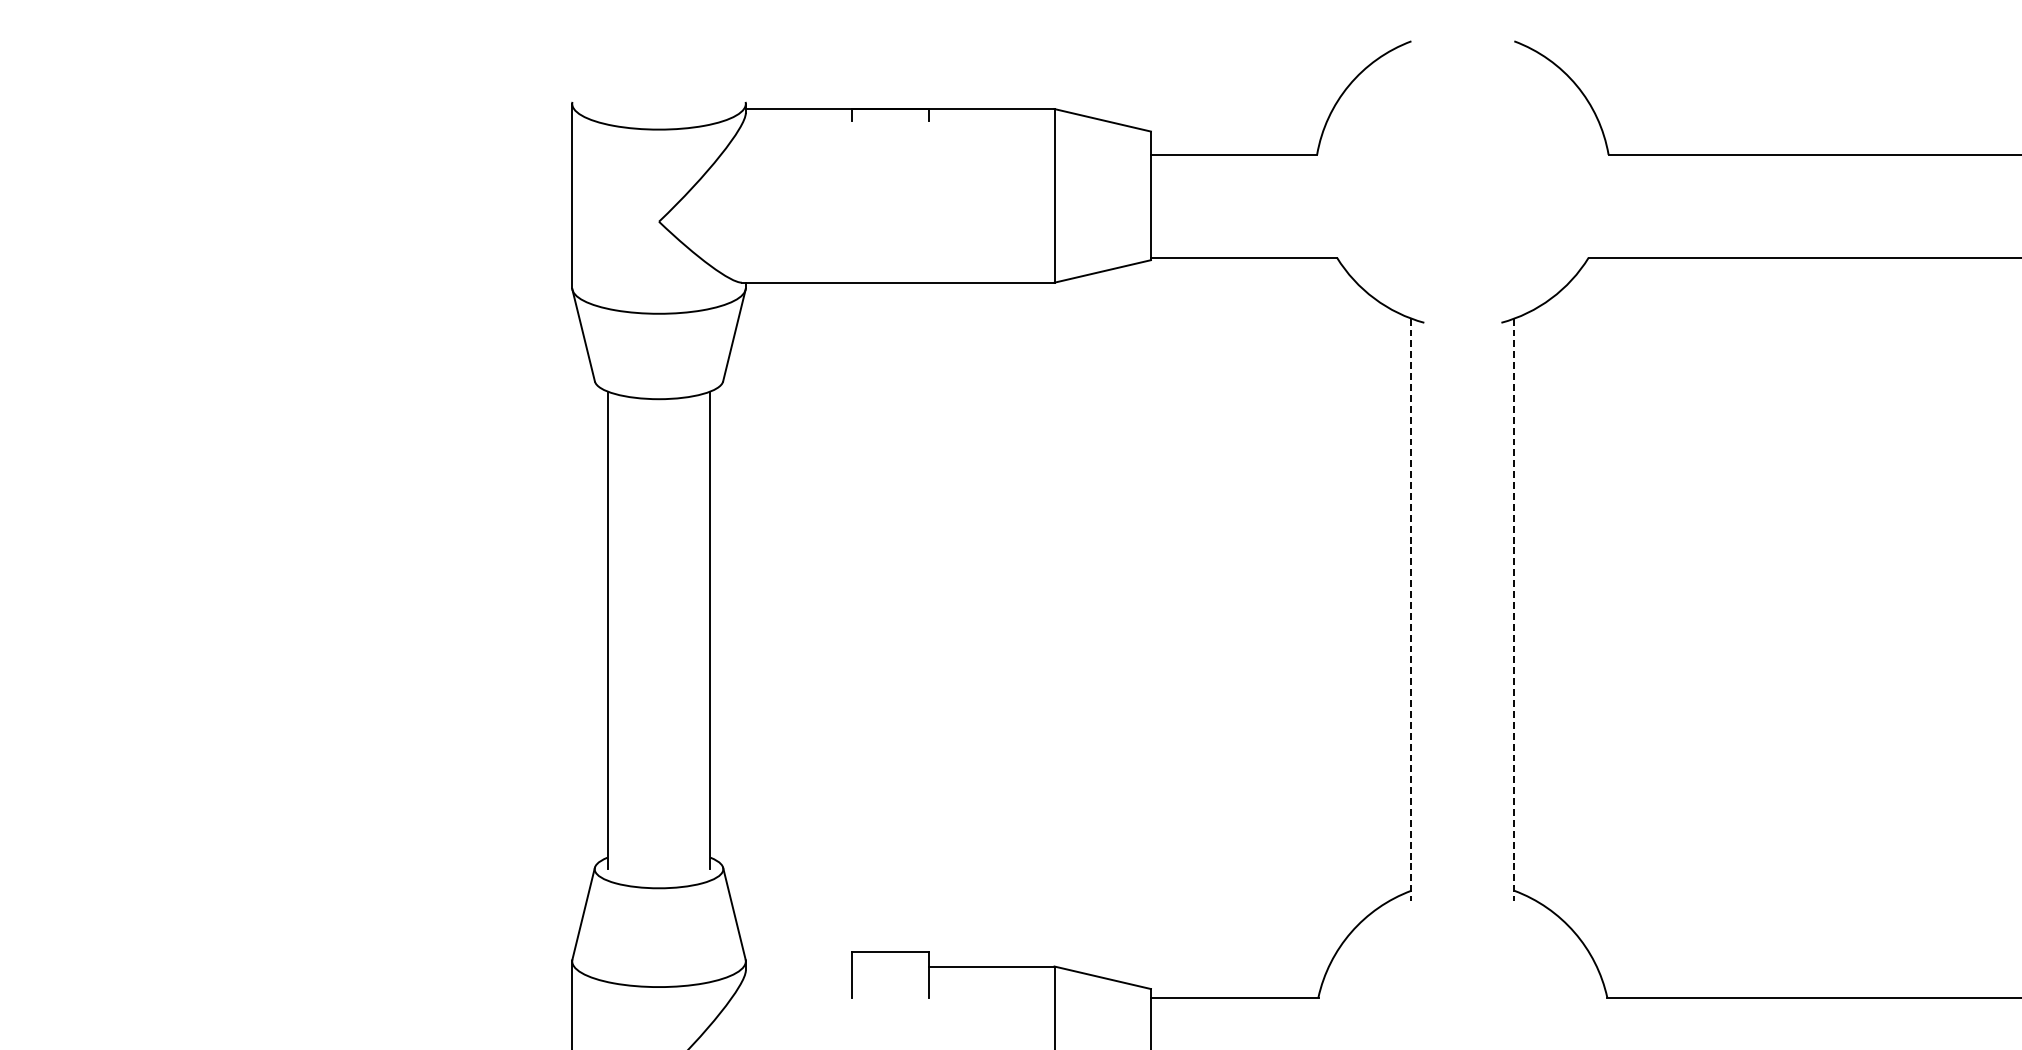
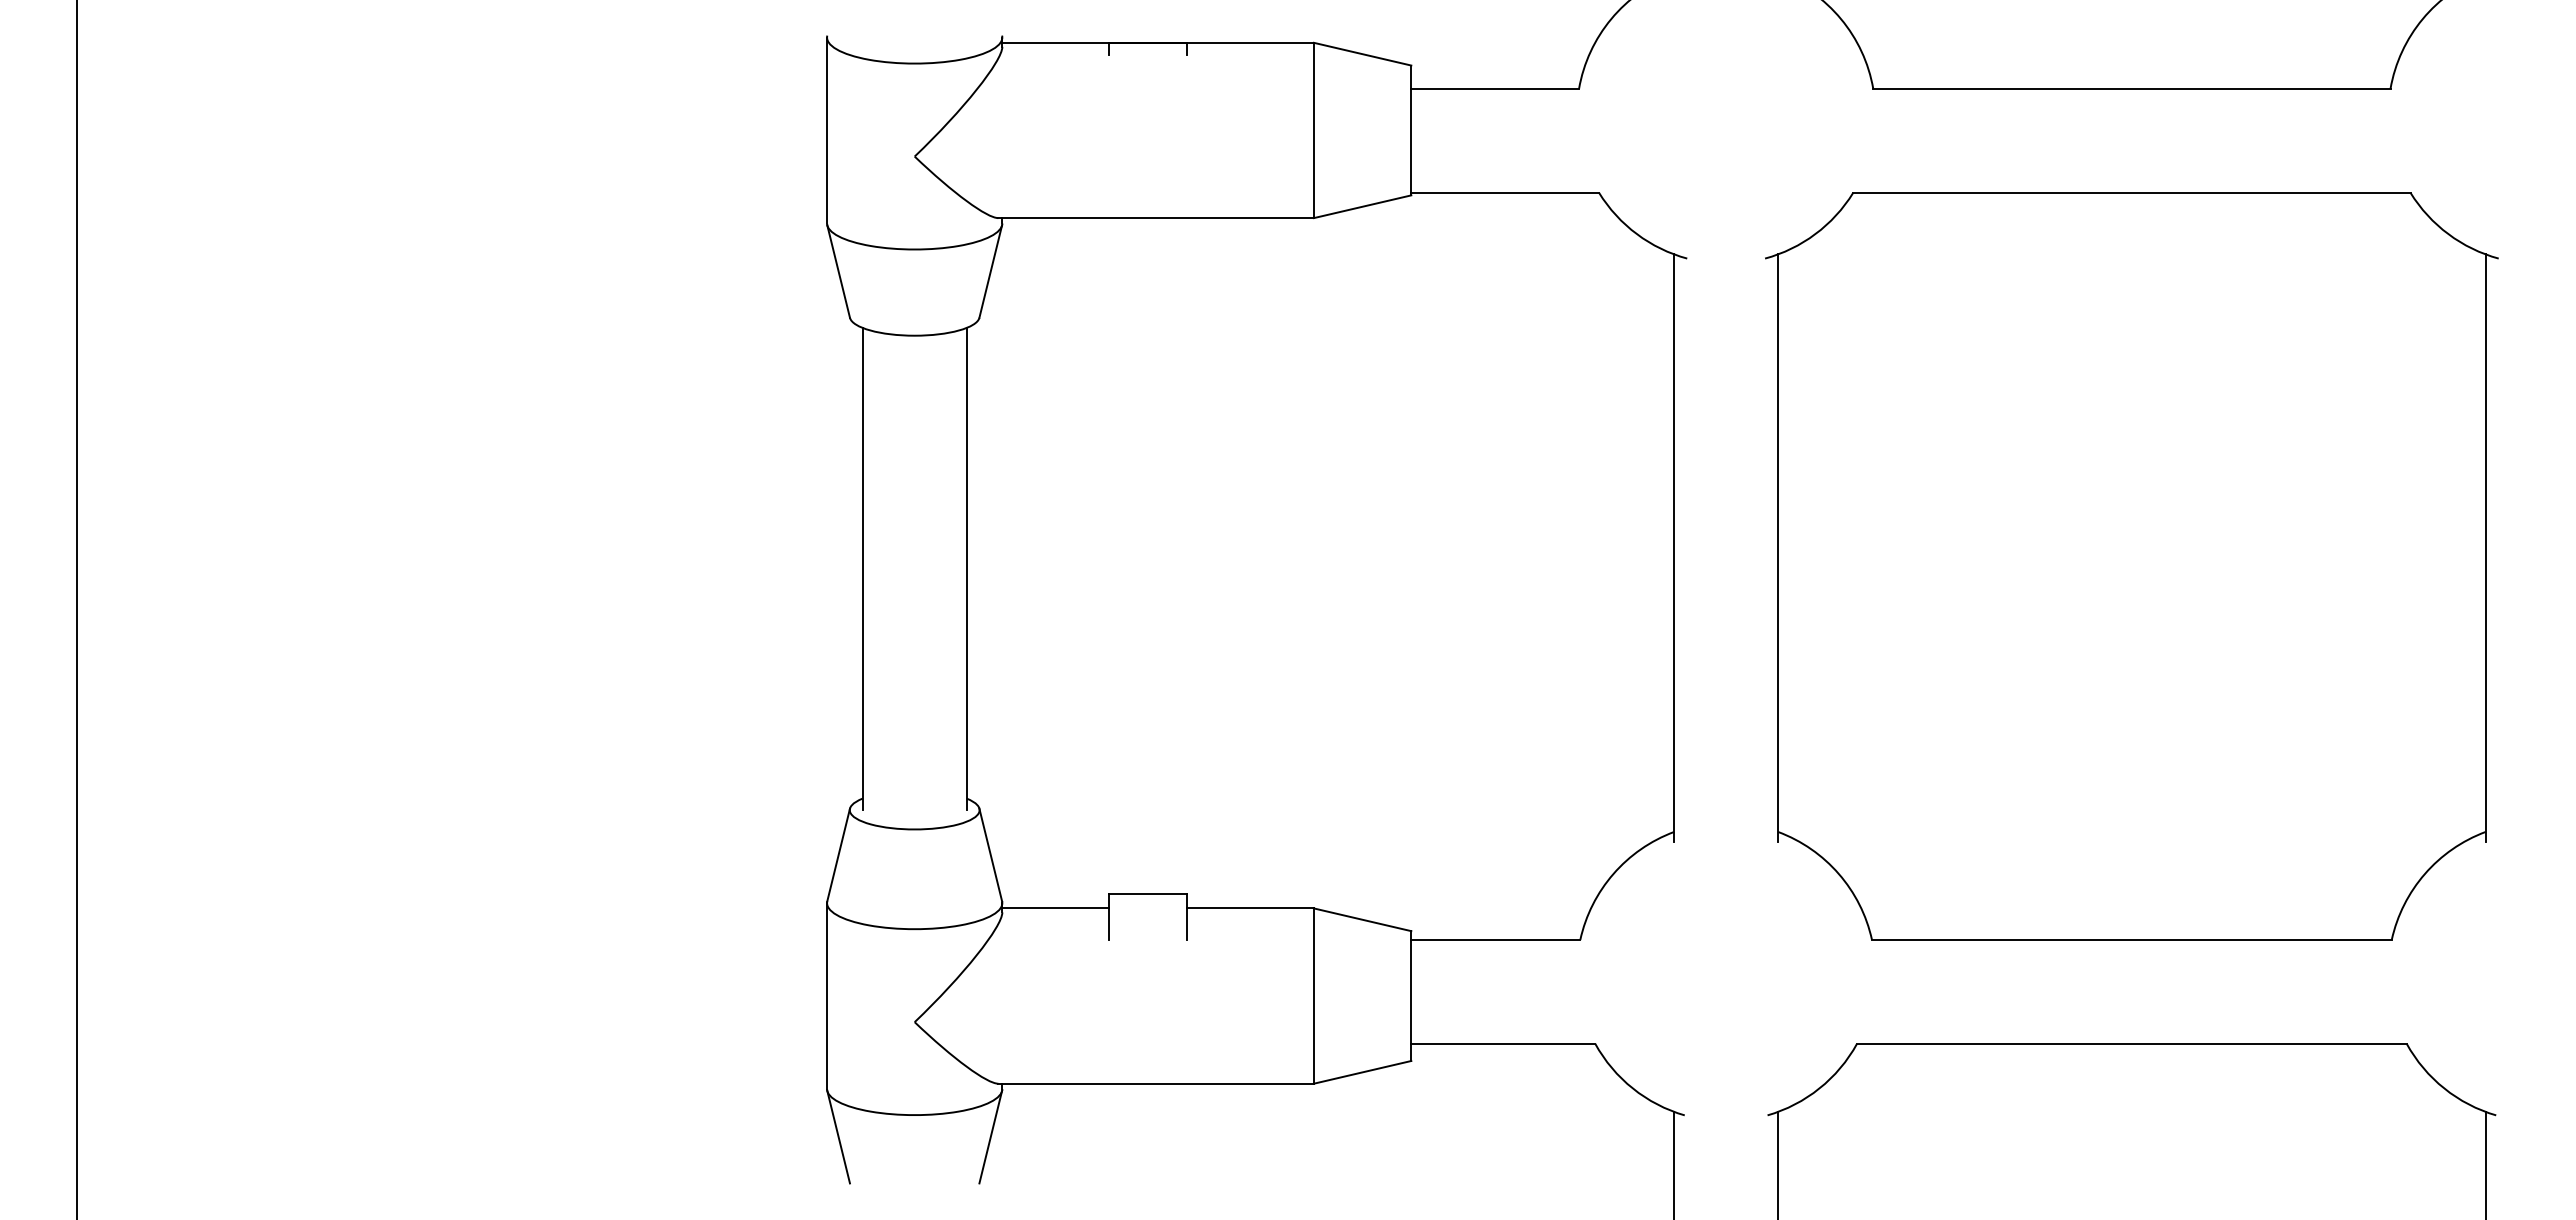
line: (1411, 609) -> (1674, 548), dashed -> solid
line: (1514, 609) -> (1778, 548), dashed -> solid
line: (798, 966) -> (1055, 908), added

